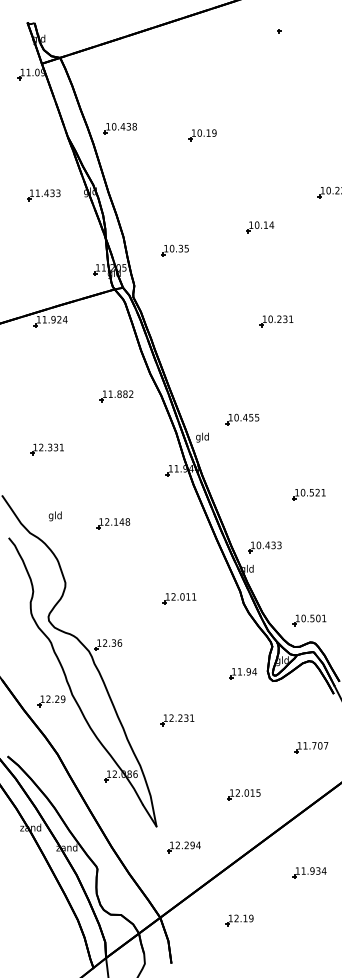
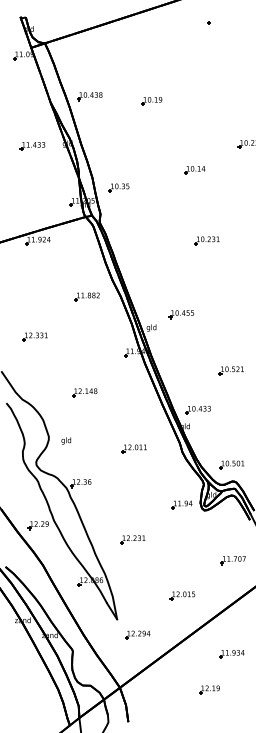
part: (174, 250) -> (118, 187), moved
text: (55, 515) -> (66, 440), moved
part: (239, 920) -> (209, 689), moved

